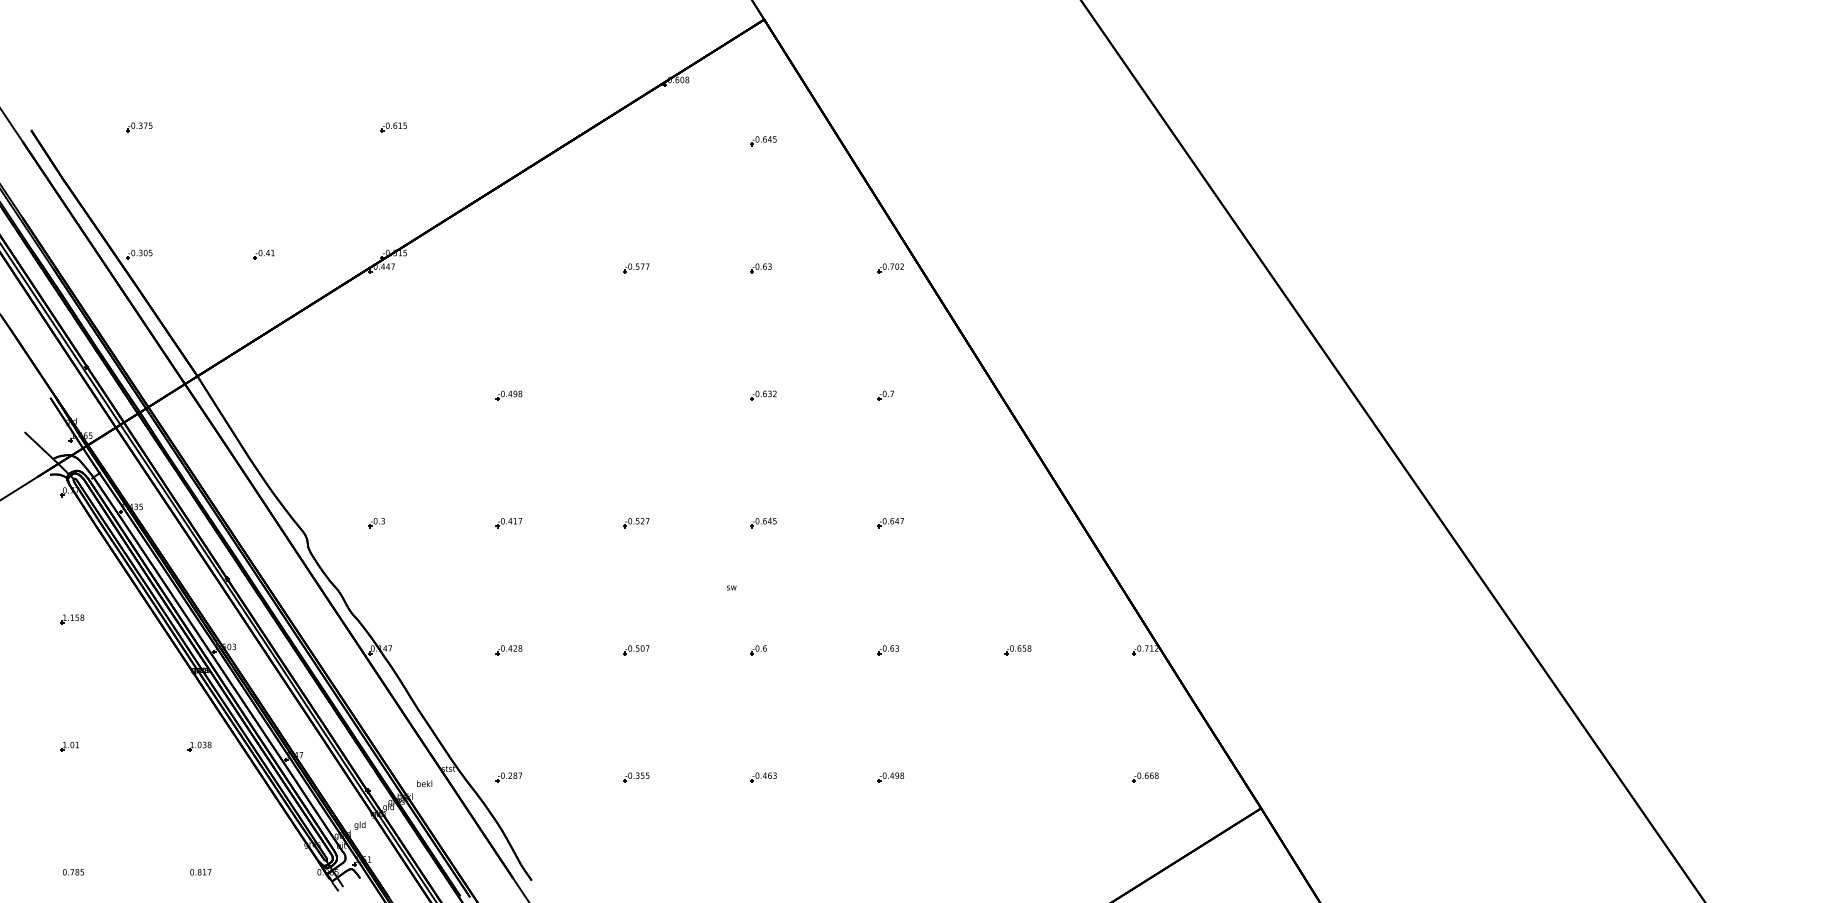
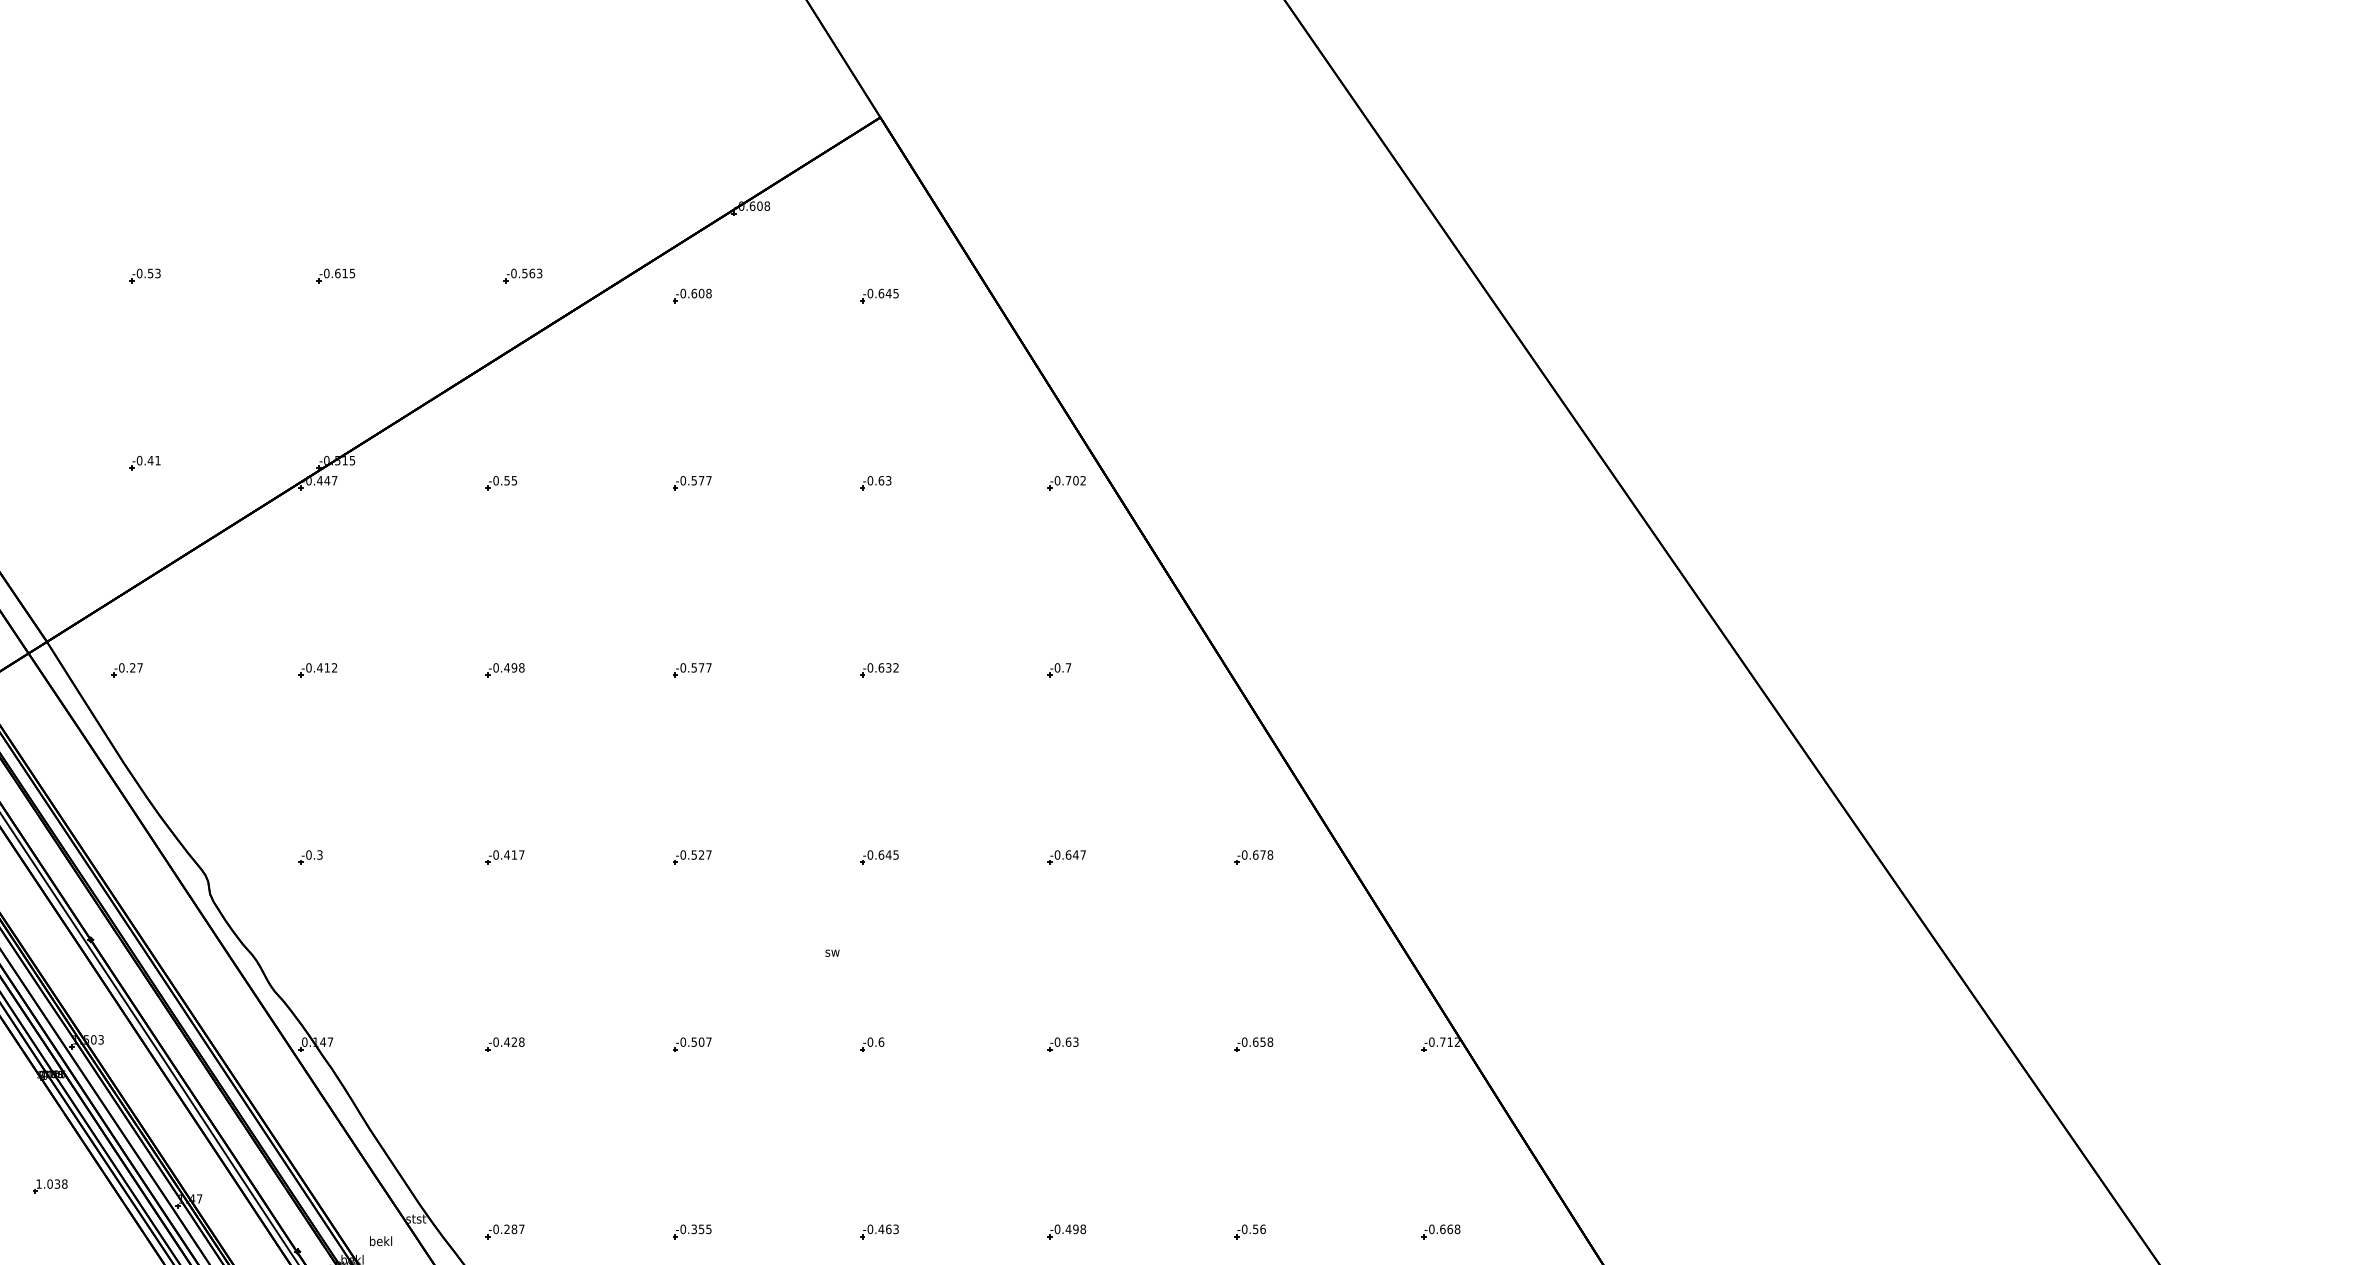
part: (263, 127) -> (144, 276), added
part: (520, 127) -> (521, 276), added
part: (636, 141) -> (692, 296), added
part: (506, 268) -> (501, 483), added
part: (251, 395) -> (126, 670), added
part: (381, 395) -> (317, 670), added
part: (636, 395) -> (692, 670), added
part: (1017, 523) -> (1252, 858), added
part: (1015, 777) -> (1249, 1231), added

